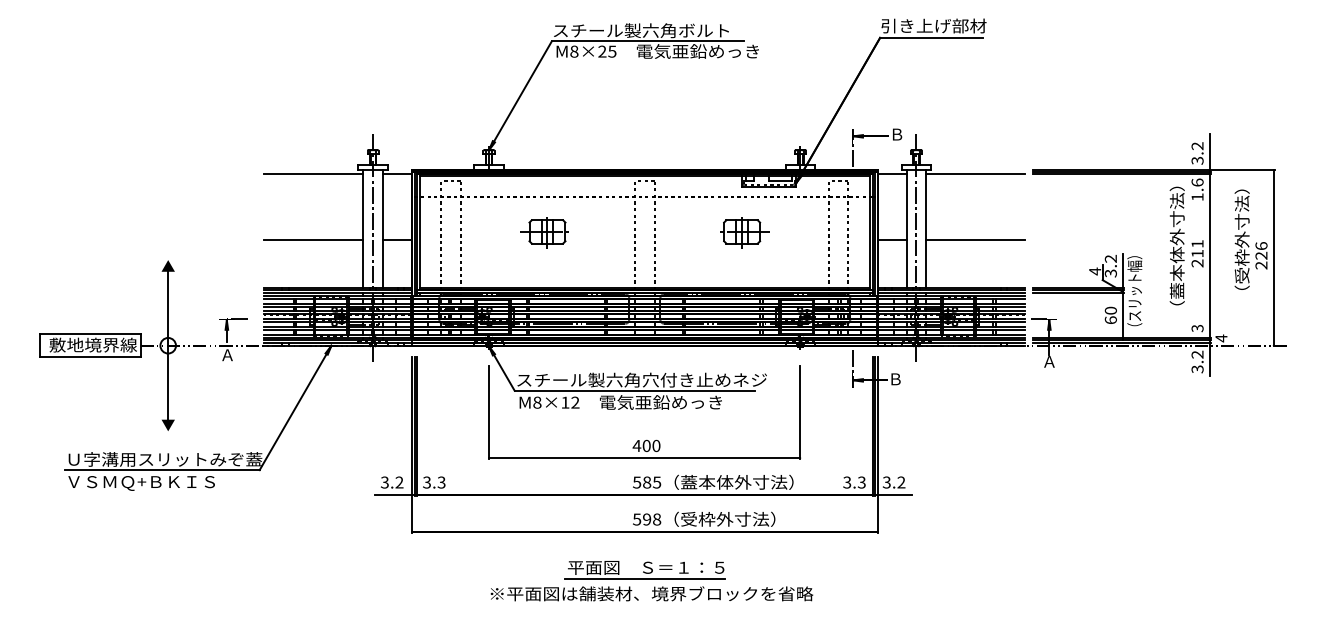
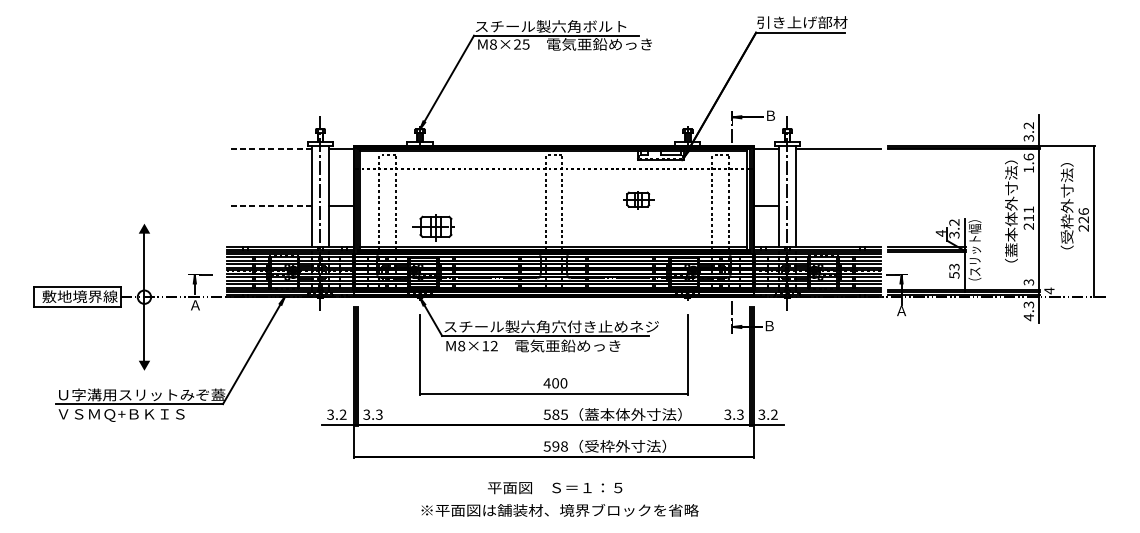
line: (313, 173) -> (269, 149), solid -> dashed
part: (544, 232) -> (433, 227), moved
part: (744, 232) -> (639, 199), size x0.7
line: (313, 239) -> (269, 205), solid -> dashed
line: (975, 239) -> (838, 205), removed
text: (1110, 315) -> (954, 271), 60 -> 53
text: (1197, 361) -> (1028, 310), 3.2 -> 4.3
line: (644, 579) -> (553, 498), removed

